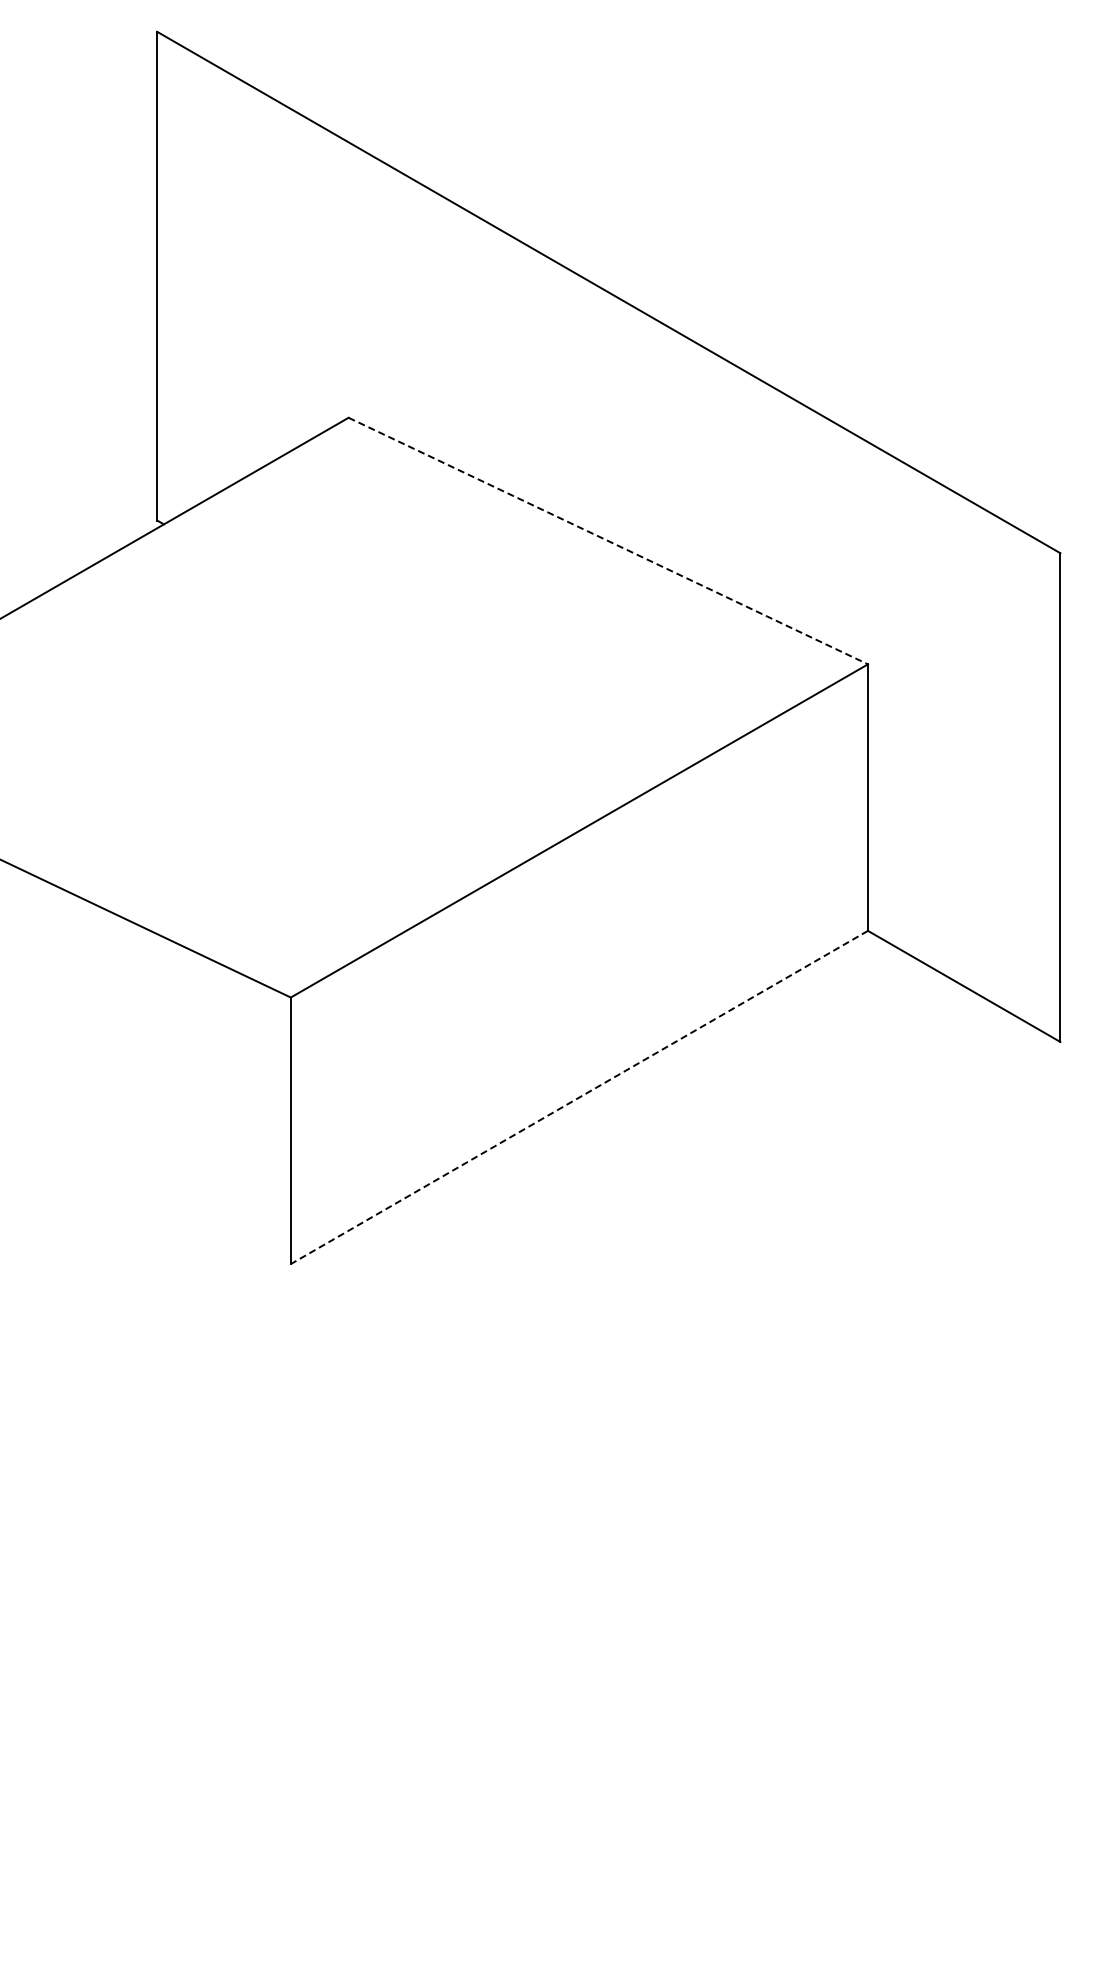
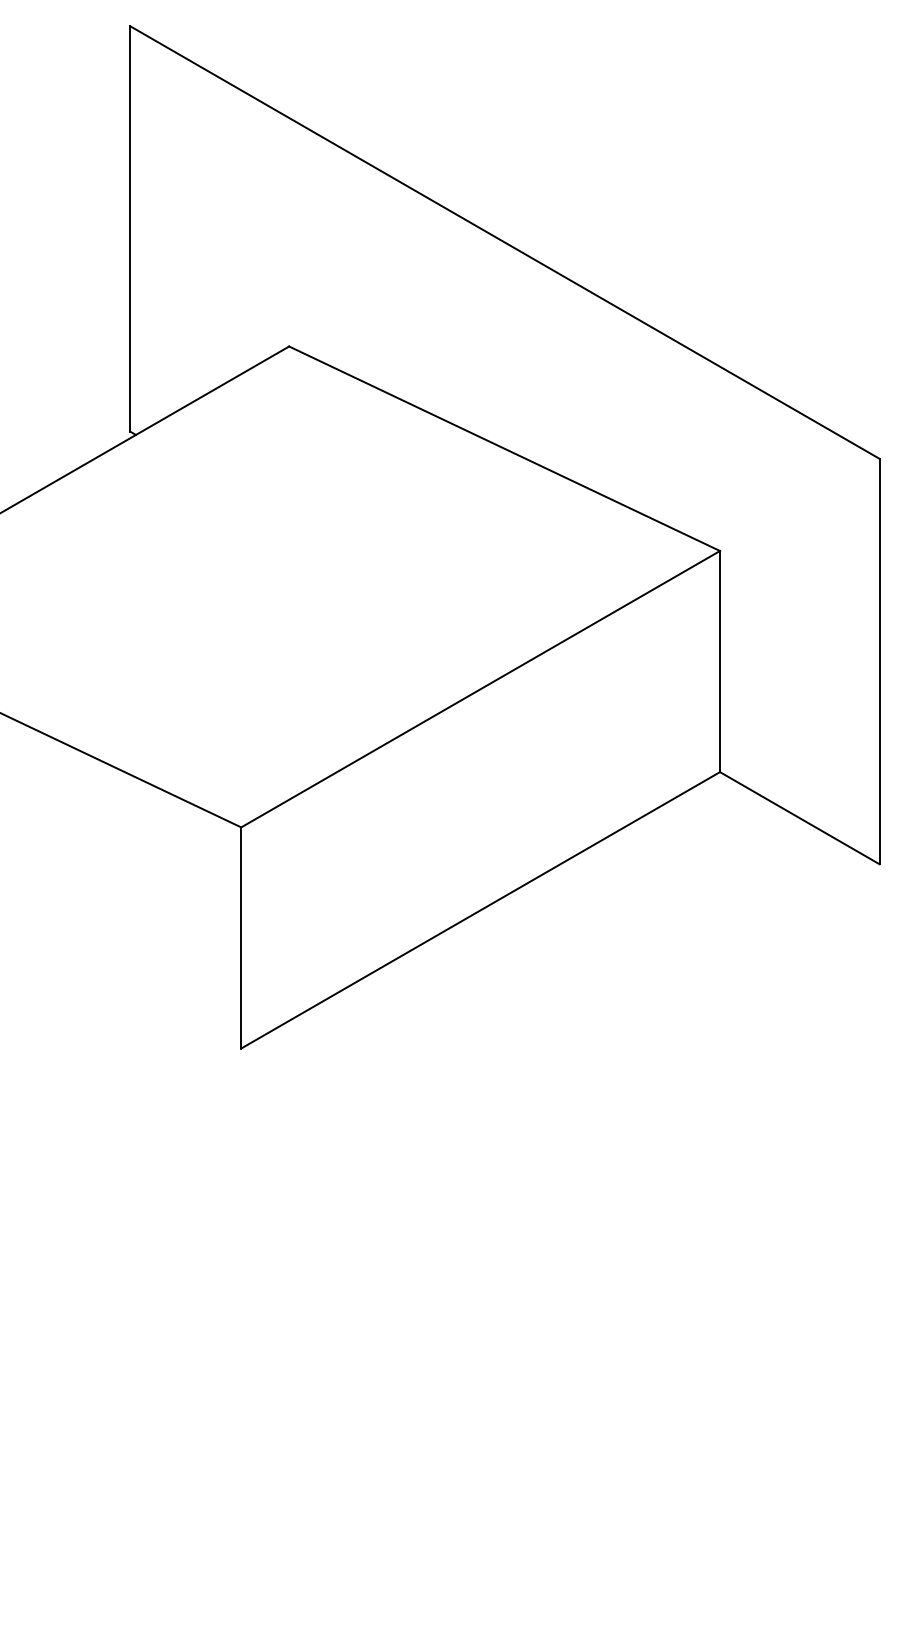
line: (608, 541) -> (504, 449), dashed -> solid
line: (578, 1097) -> (479, 910), dashed -> solid

